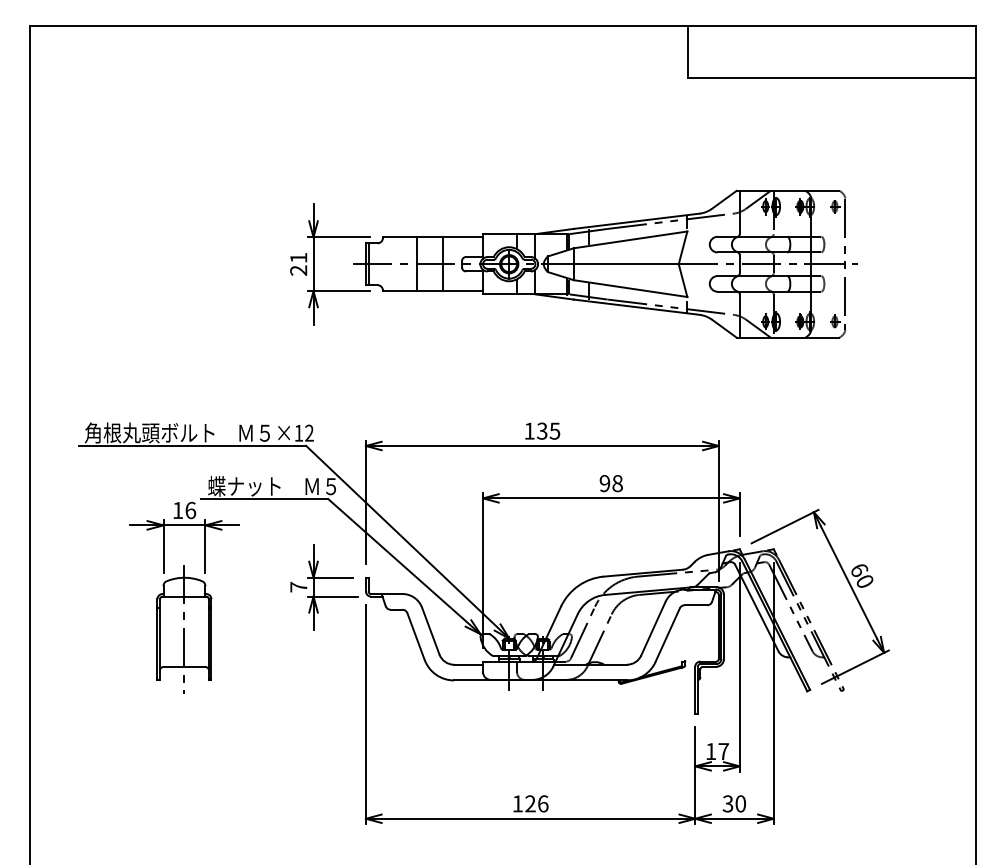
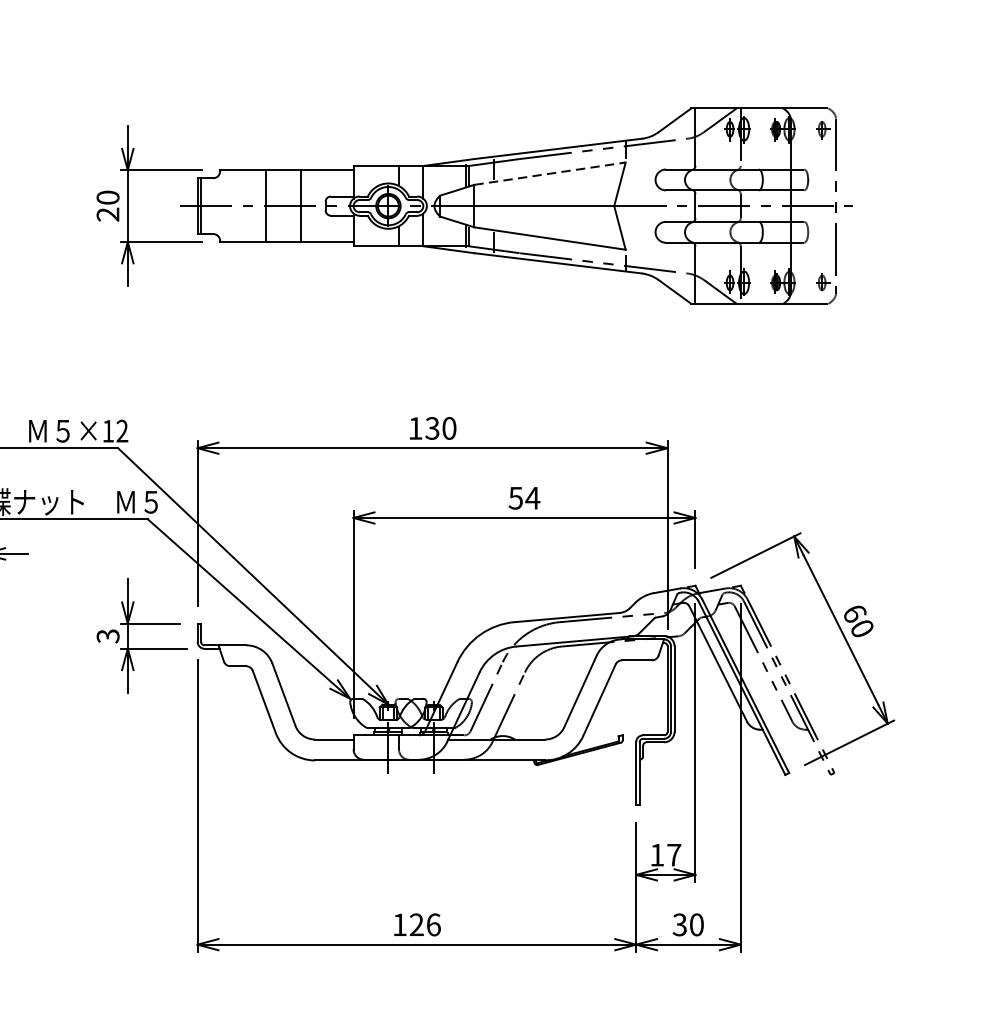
line: (631, 239) -> (551, 173), solid -> dashed
text: (298, 257) -> (107, 197), 21 -> 20
text: (554, 430) -> (448, 427), 135 -> 130
text: (611, 483) -> (524, 498), 98 -> 54
text: (298, 587) -> (107, 636), 7 -> 3

